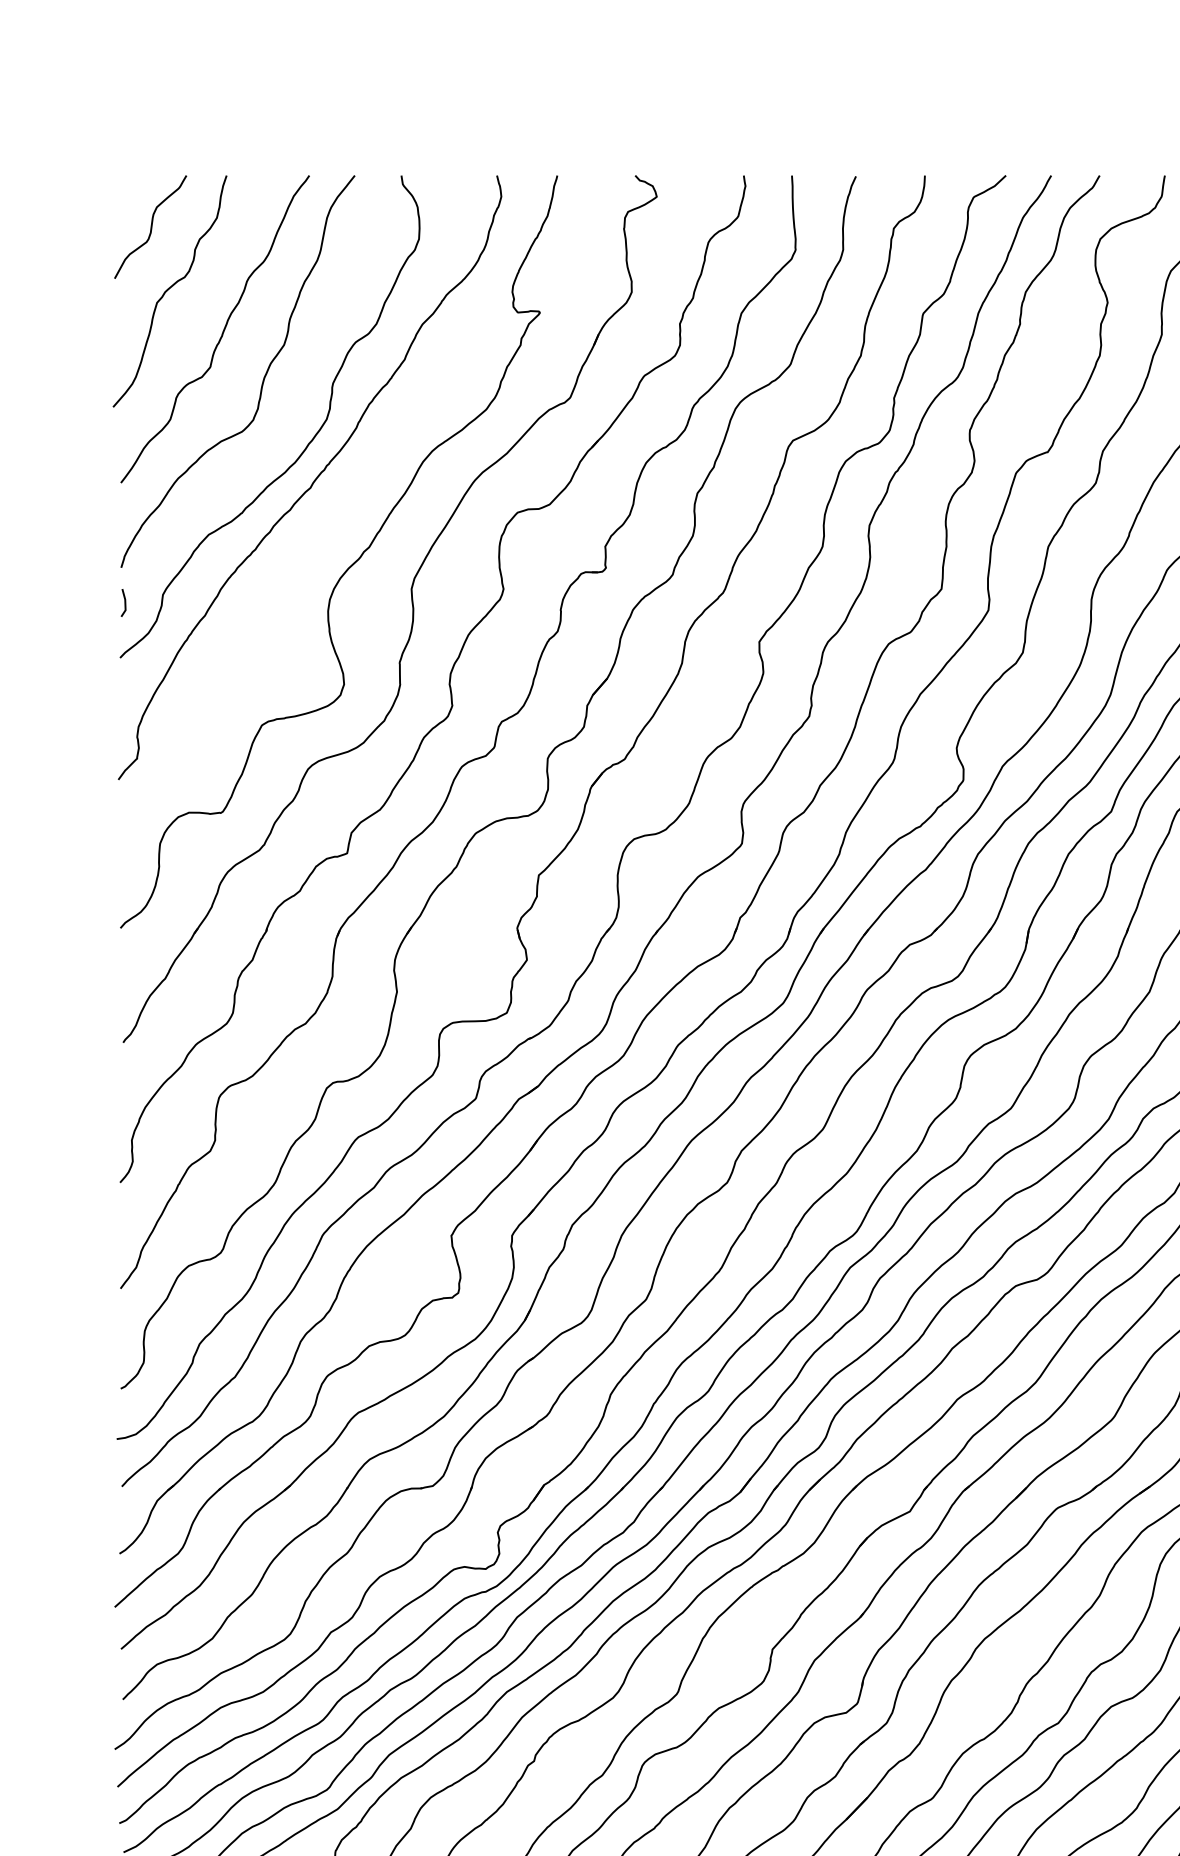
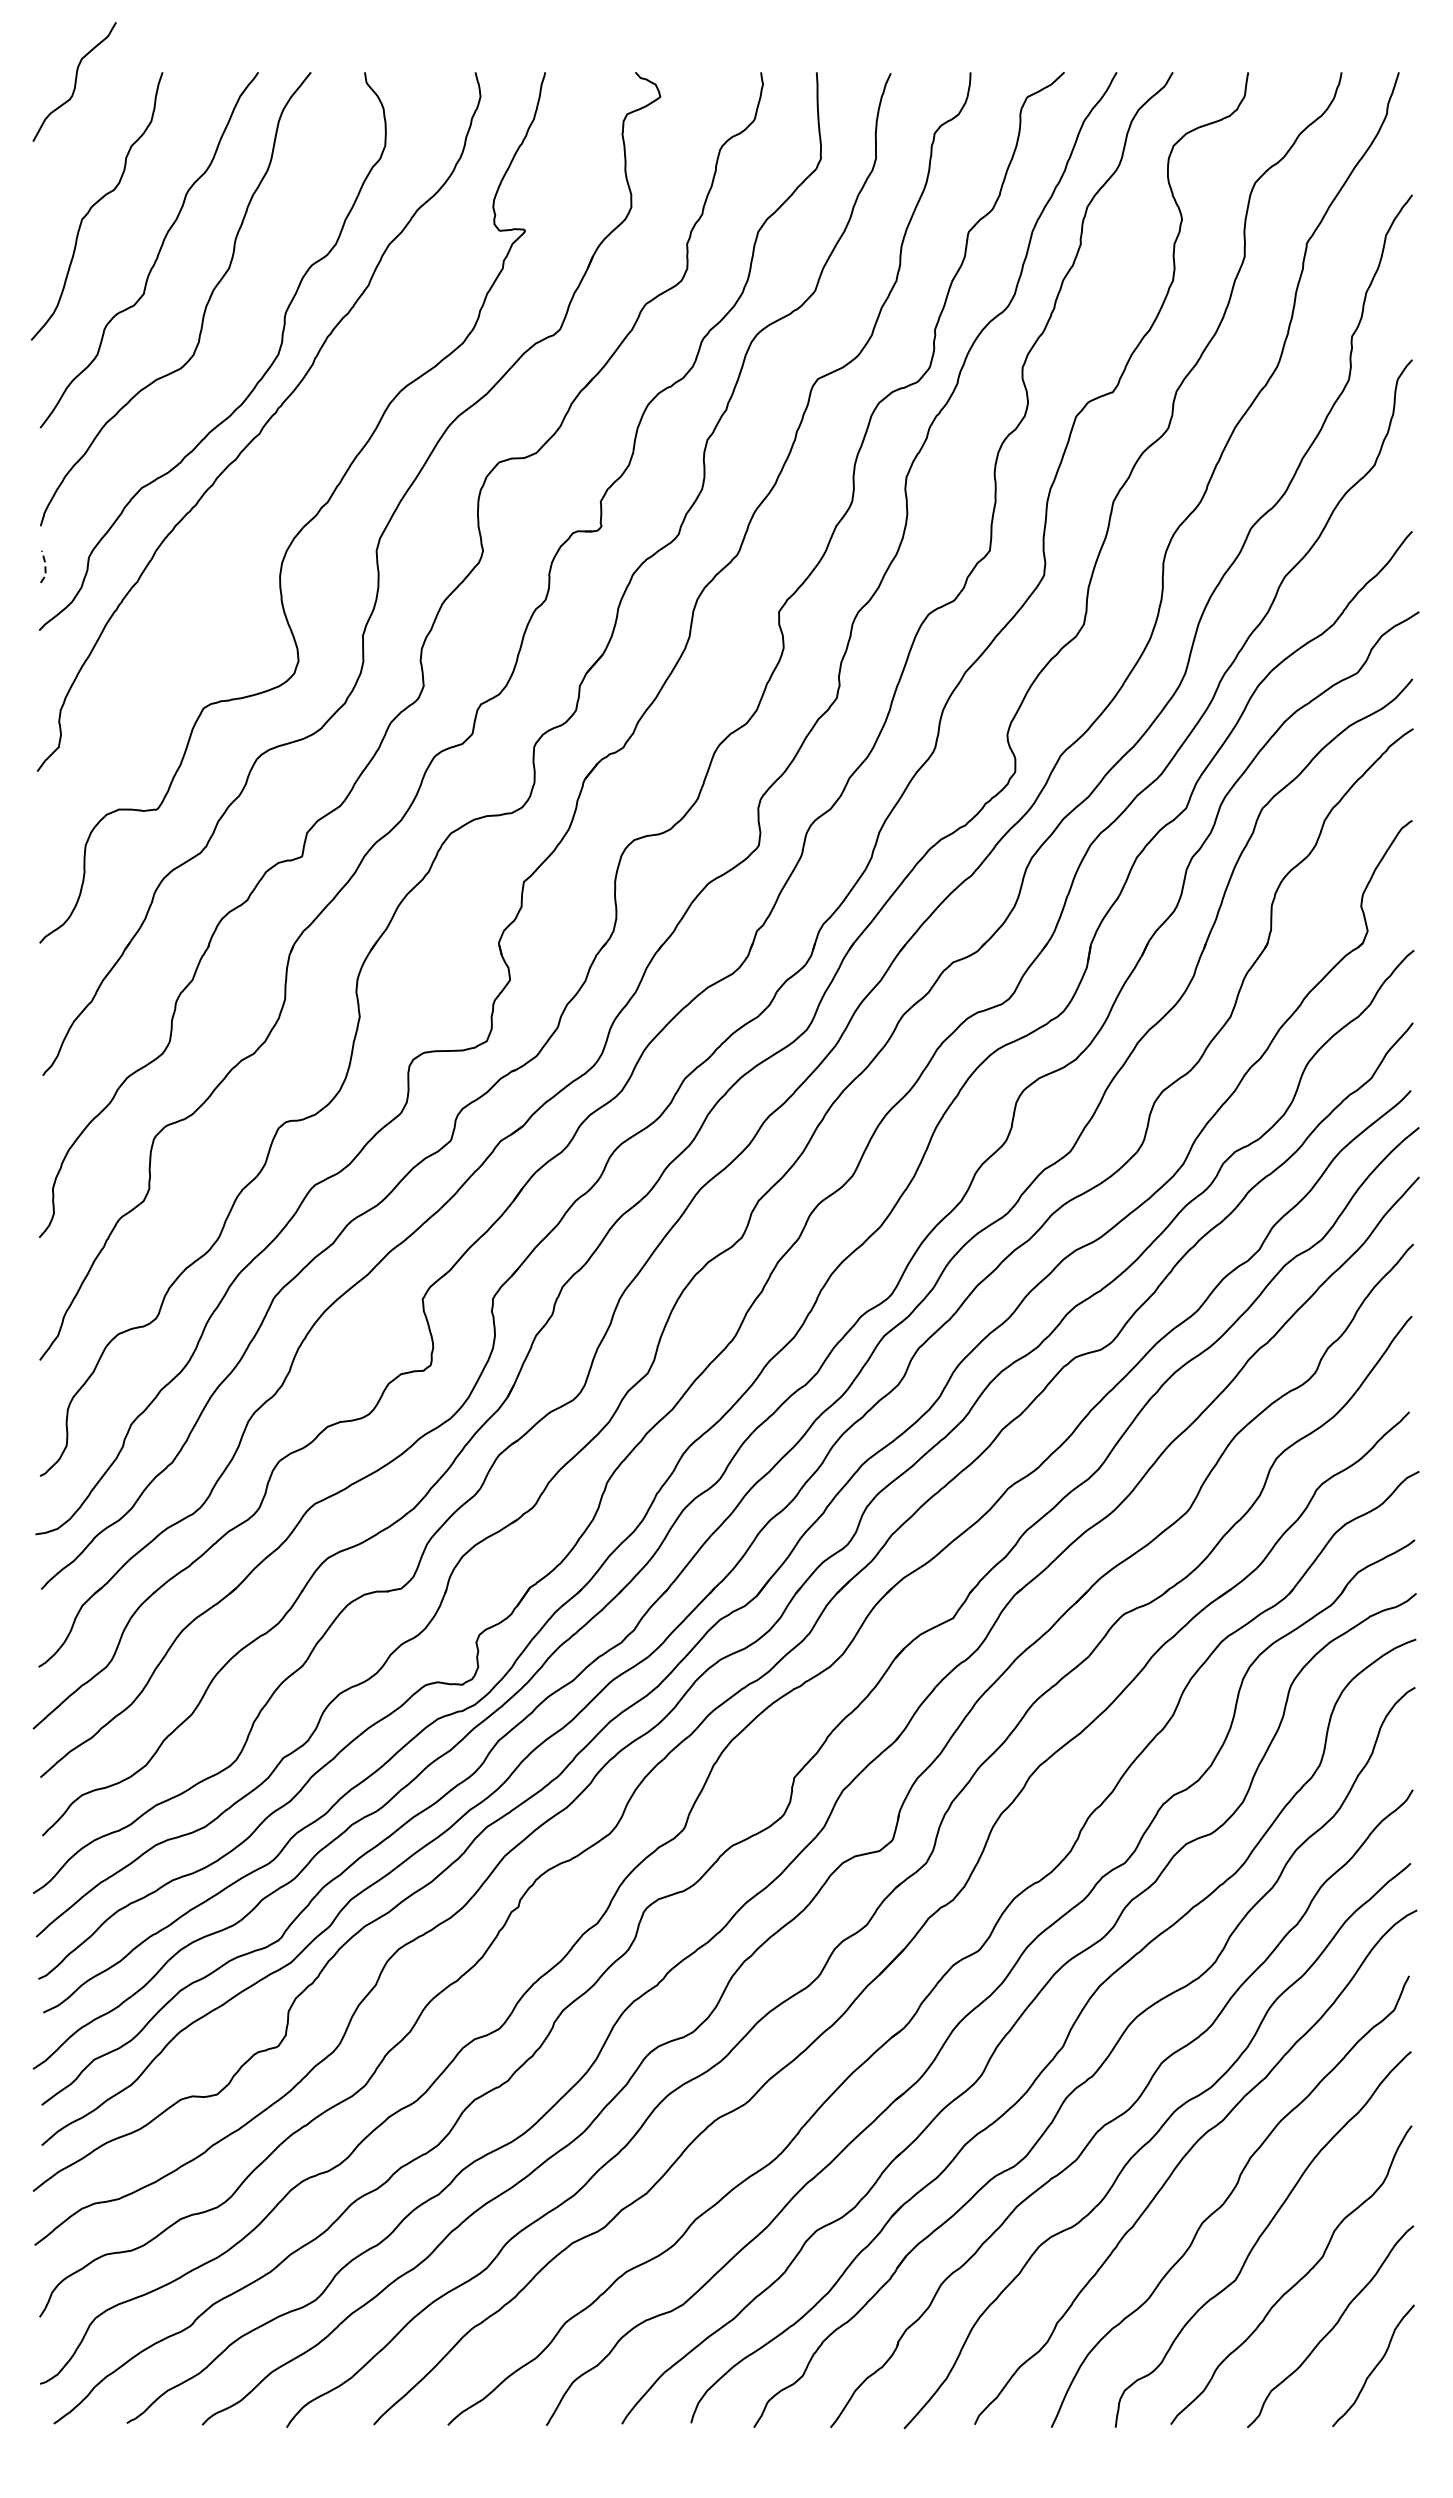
curve: (150, 226) -> (74, 81), moved
line: (125, 603) -> (45, 567), solid -> dashed

